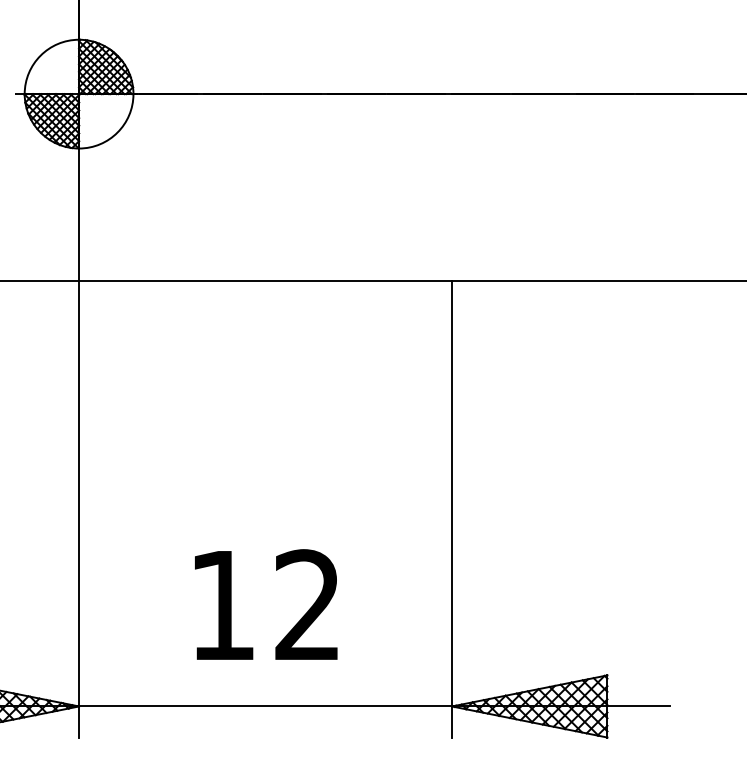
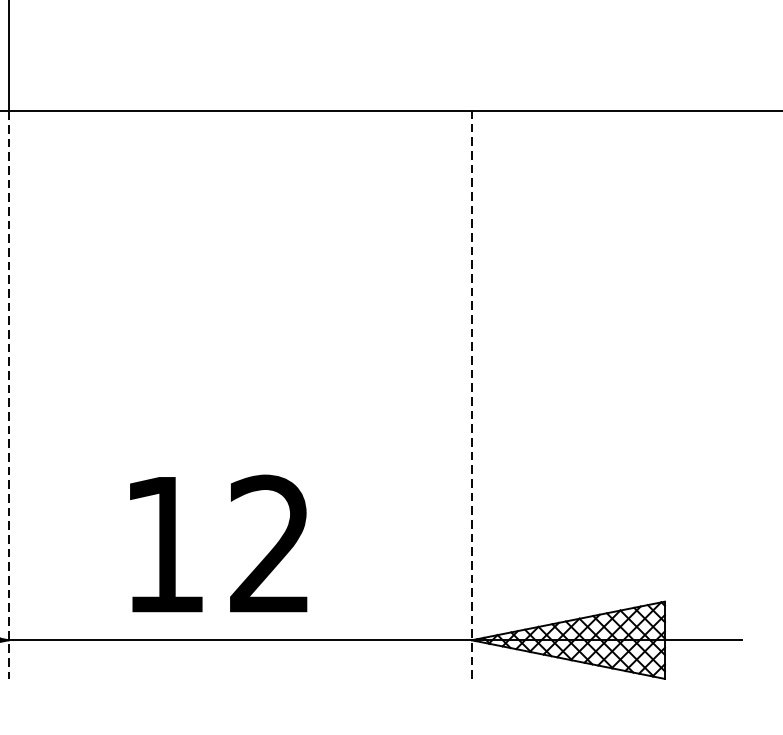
line: (452, 508) -> (472, 394), solid -> dashed
line: (79, 509) -> (9, 395), solid -> dashed
text: (266, 604) -> (219, 543), moved

